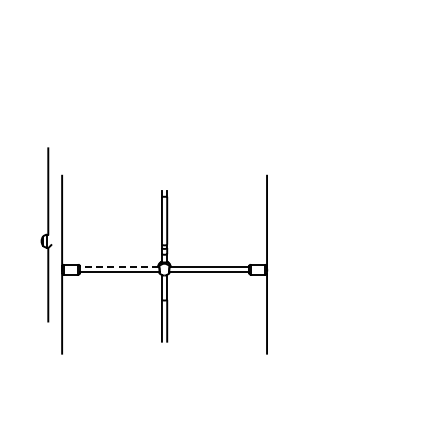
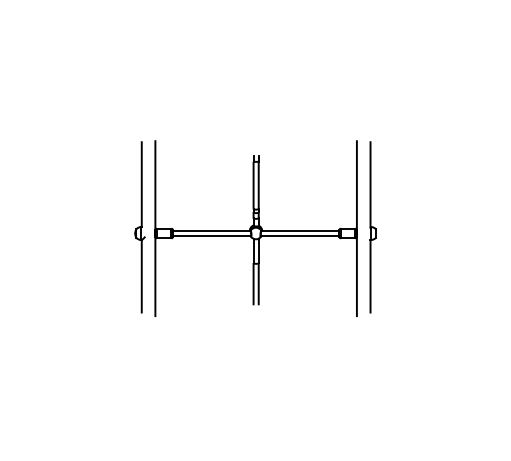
part: (45, 235) -> (139, 227), moved
part: (282, 263) -> (372, 227), added
line: (119, 266) -> (211, 230), dashed -> solid

